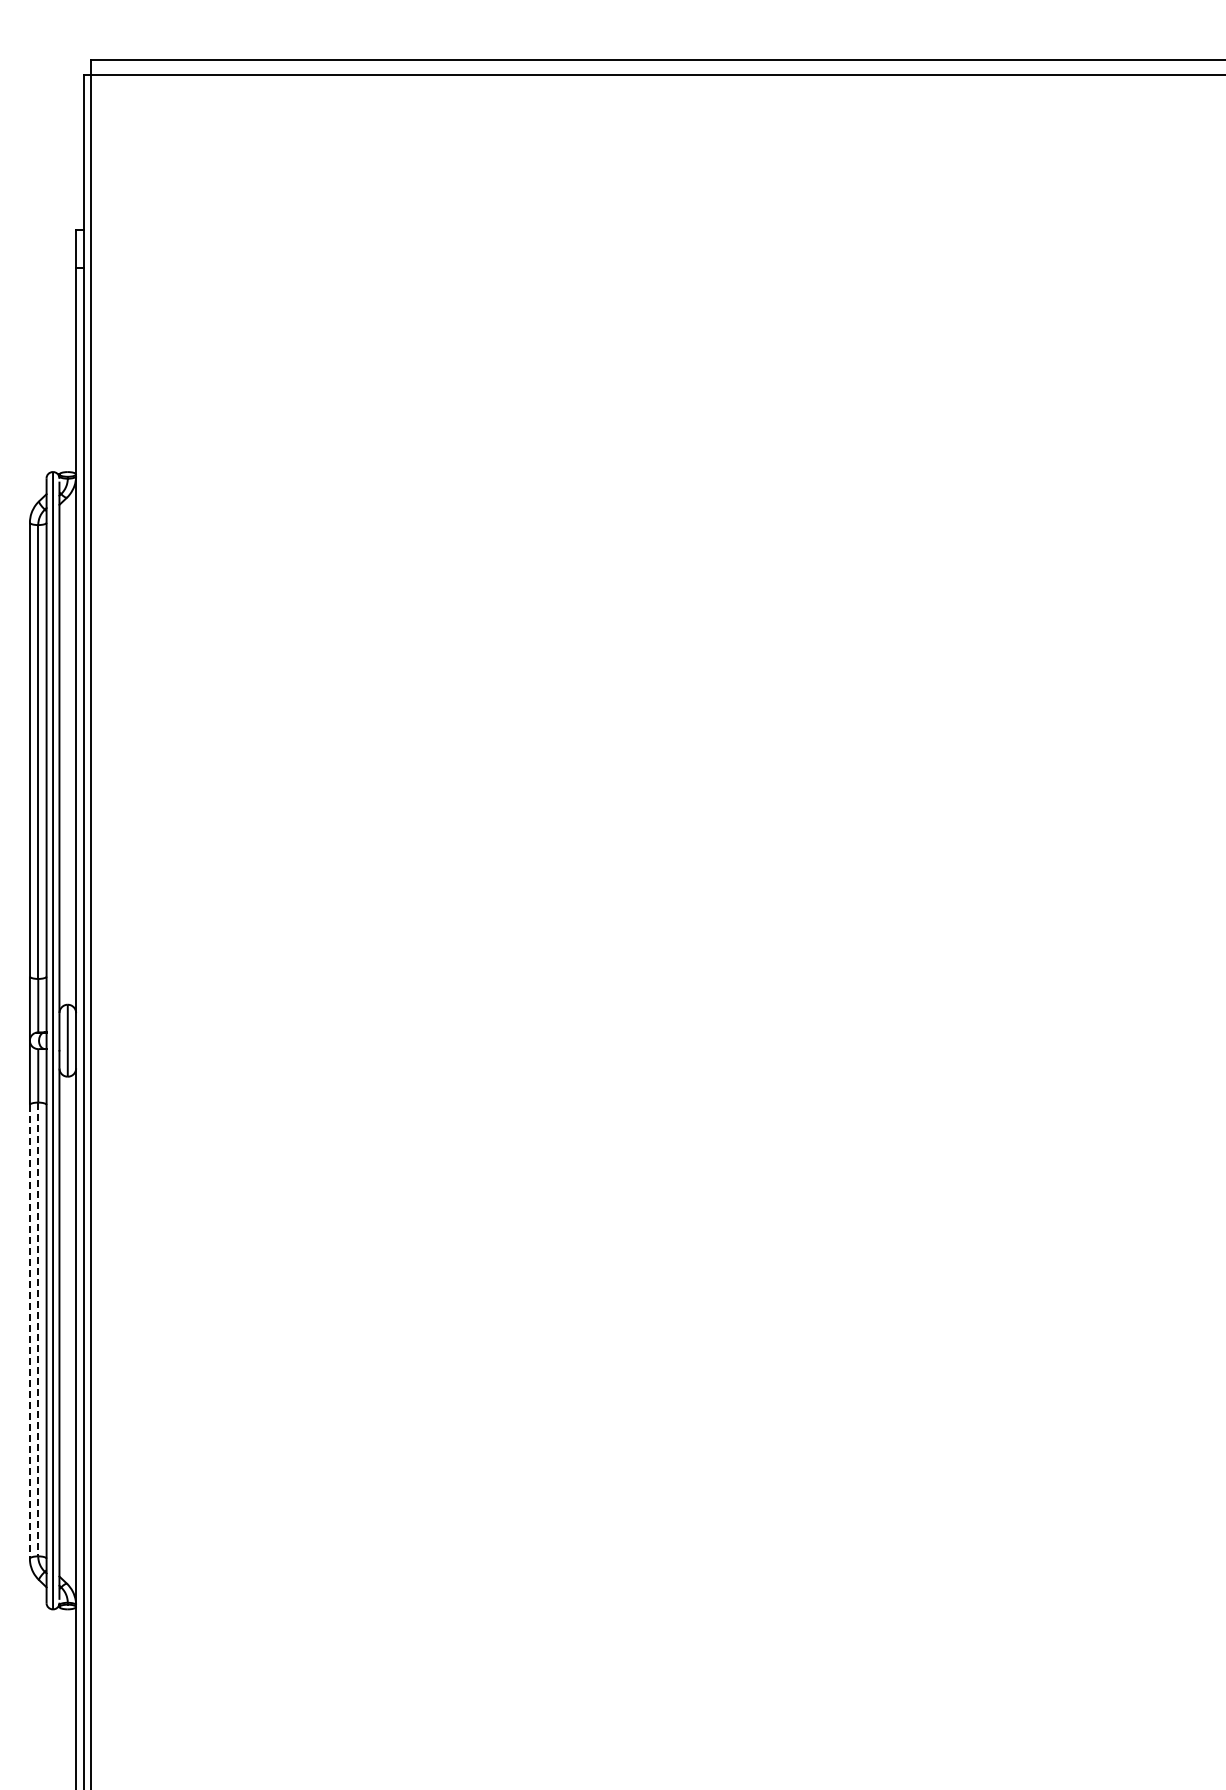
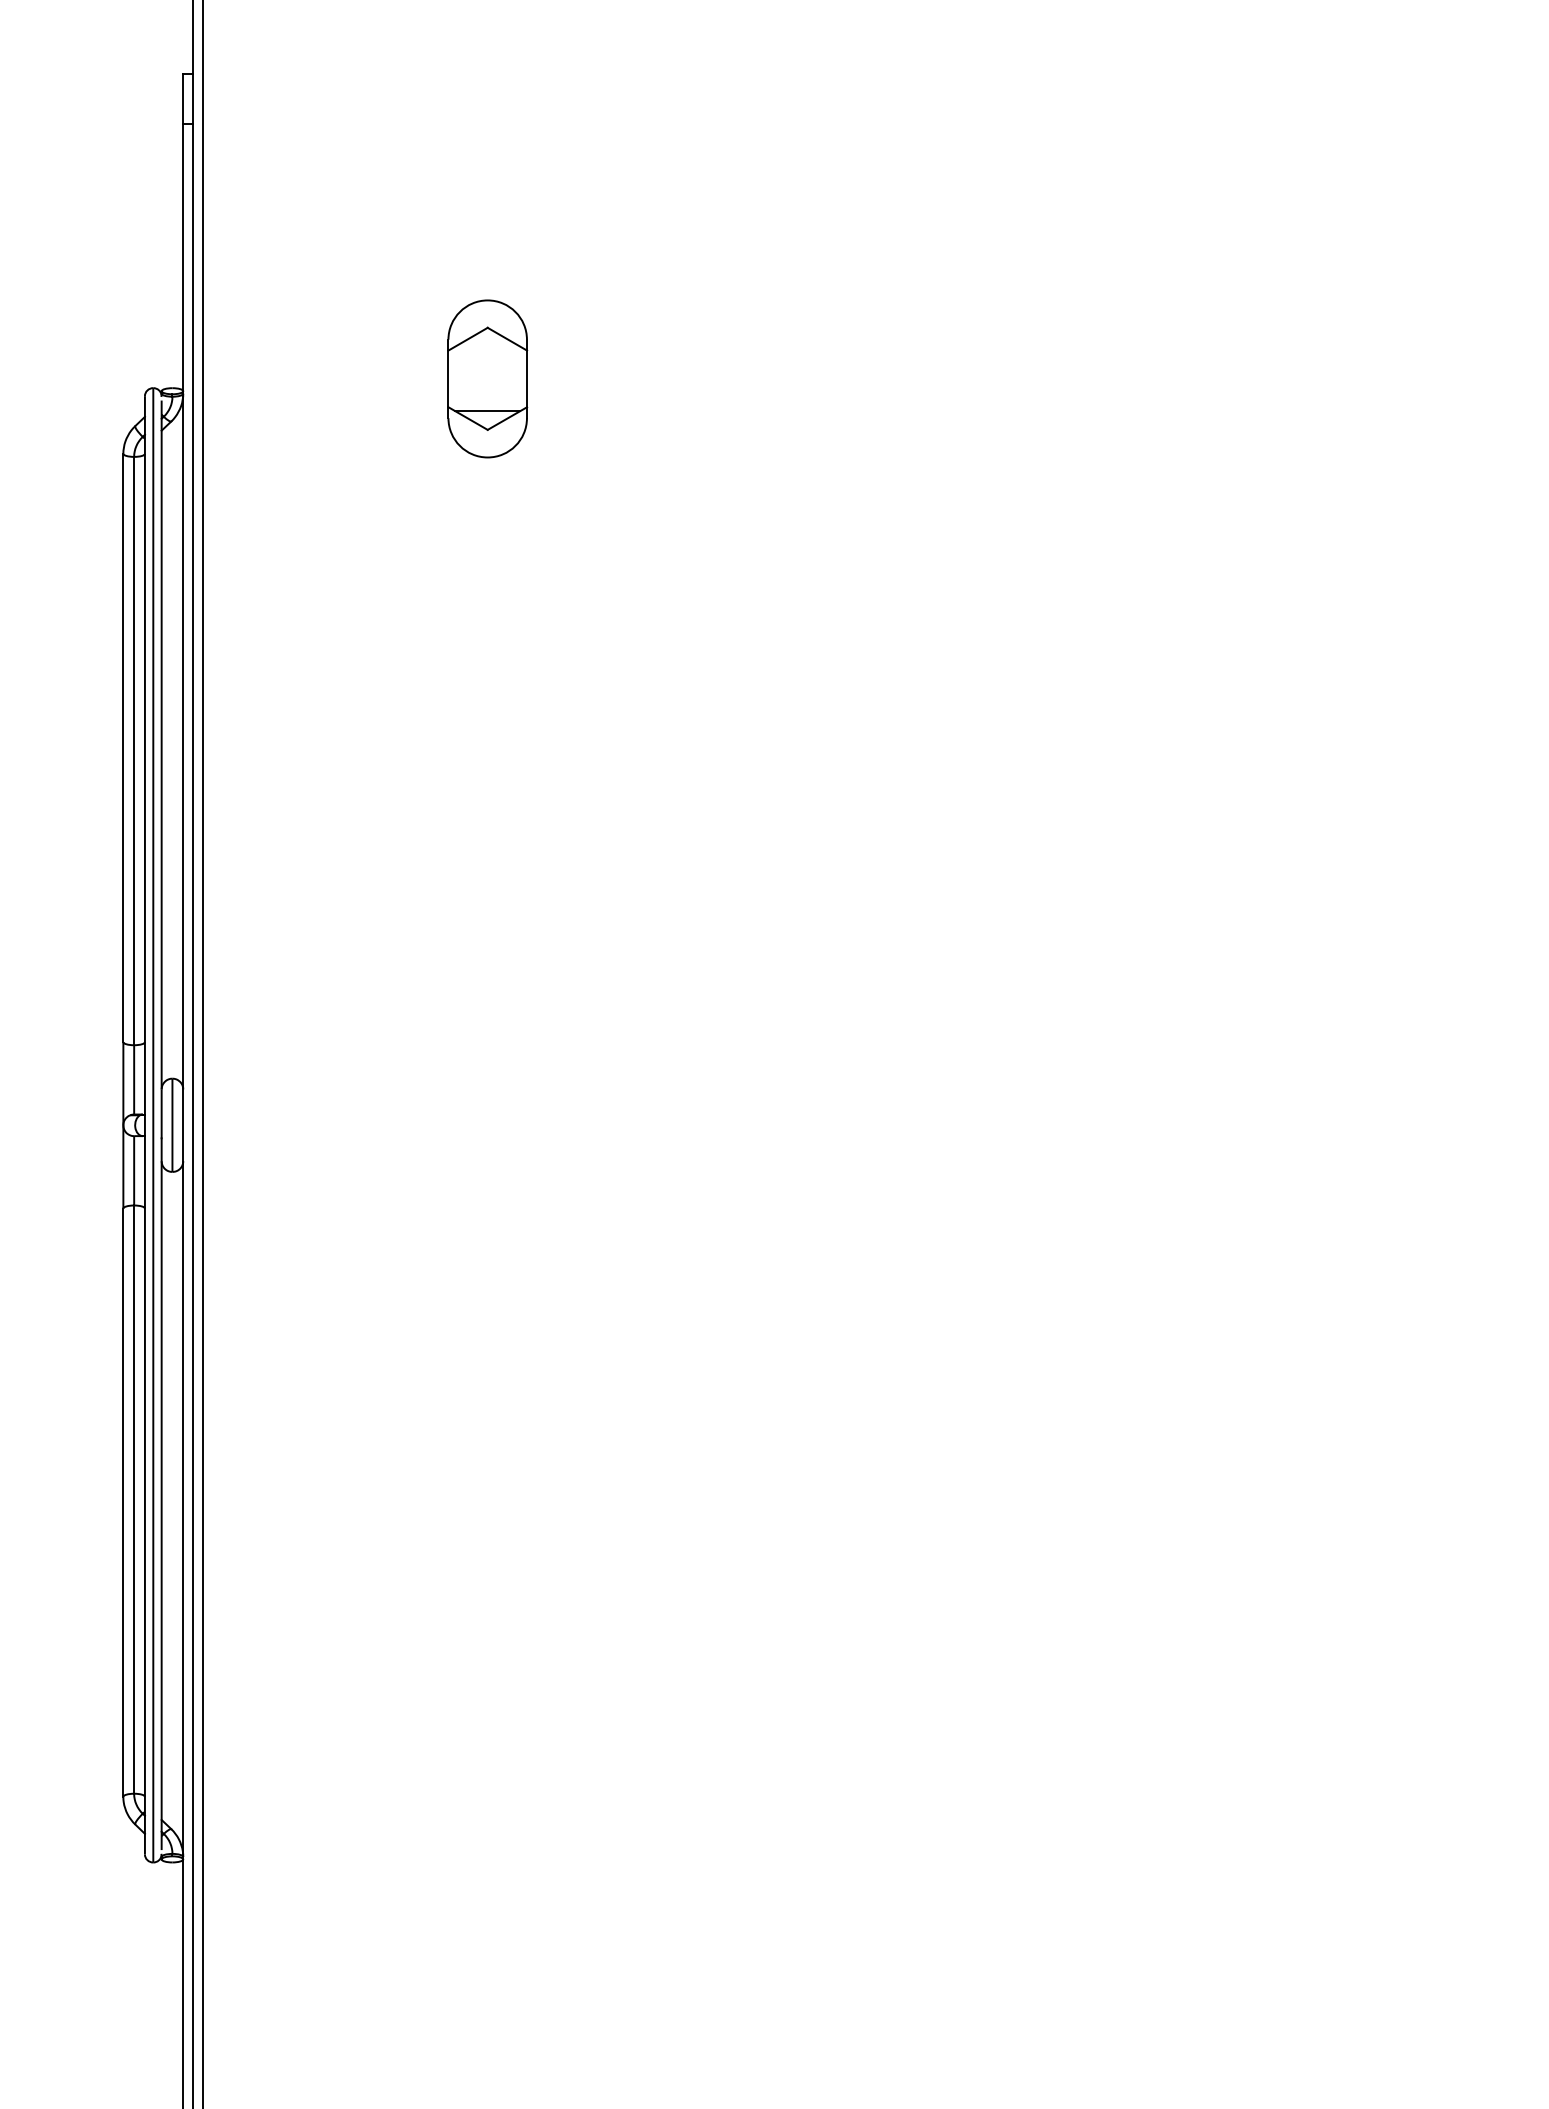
part: (310, 464) -> (487, 378), added
line: (38, 1329) -> (134, 1499), dashed -> solid
line: (29, 1331) -> (122, 1502), dashed -> solid

